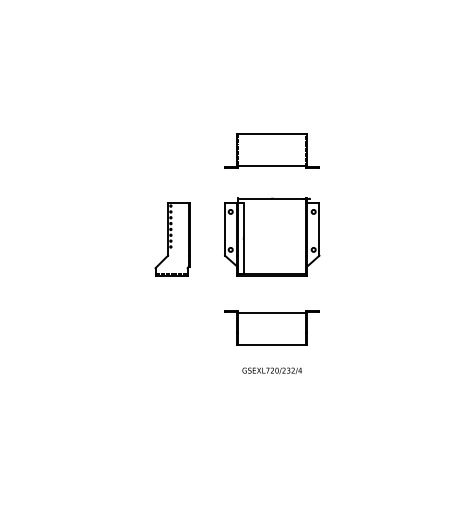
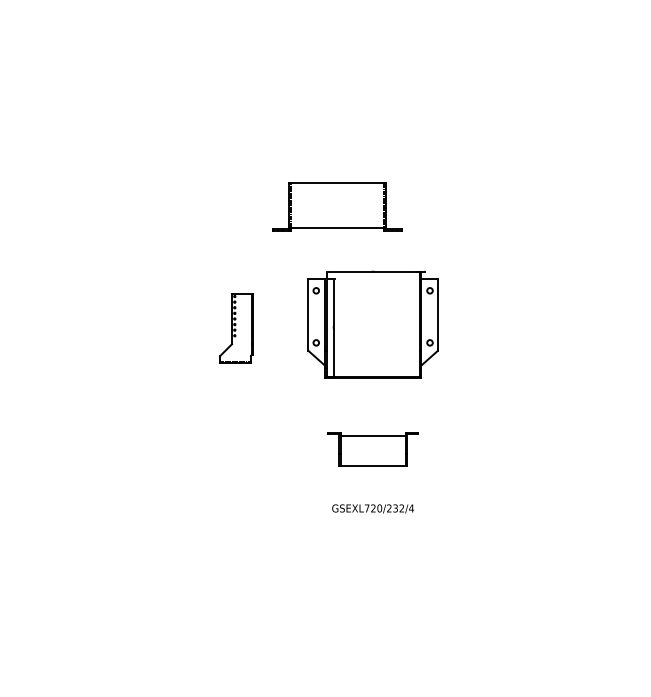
part: (271, 150) -> (336, 206), moved
part: (172, 239) -> (236, 328), size x0.7
part: (271, 327) -> (372, 449), size x0.7

